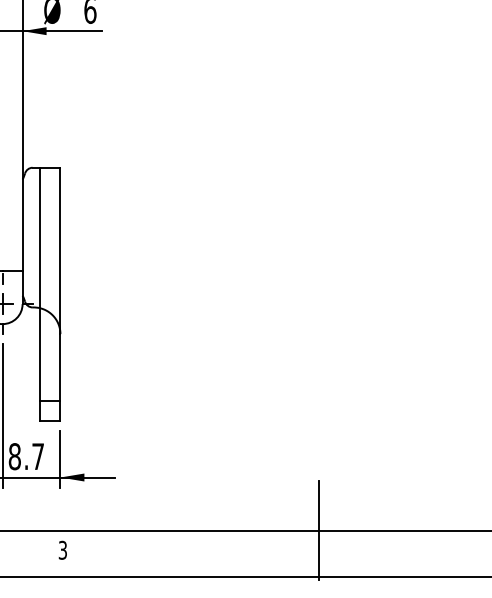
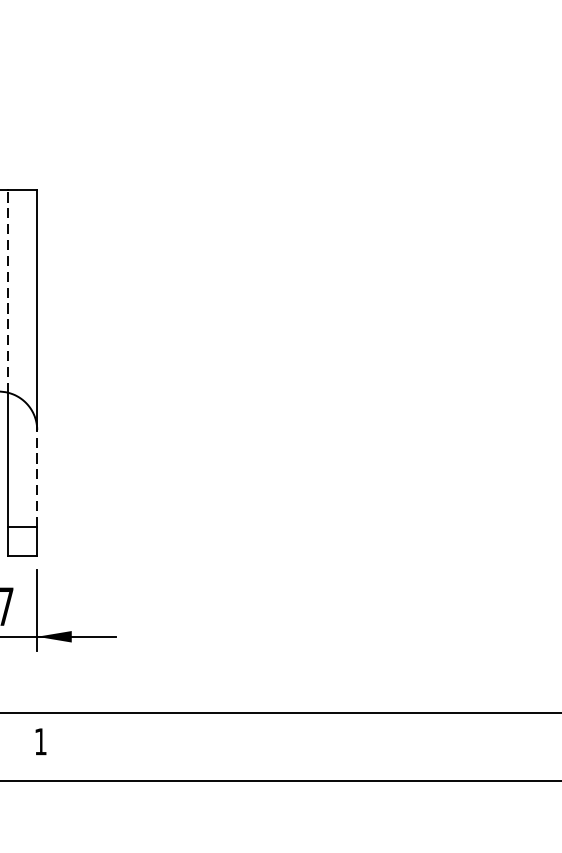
line: (40, 237) -> (8, 290), solid -> dashed
line: (60, 367) -> (37, 478), solid -> dashed
line: (318, 530) -> (409, 713), removed
text: (62, 549) -> (40, 740), 3 -> 1

